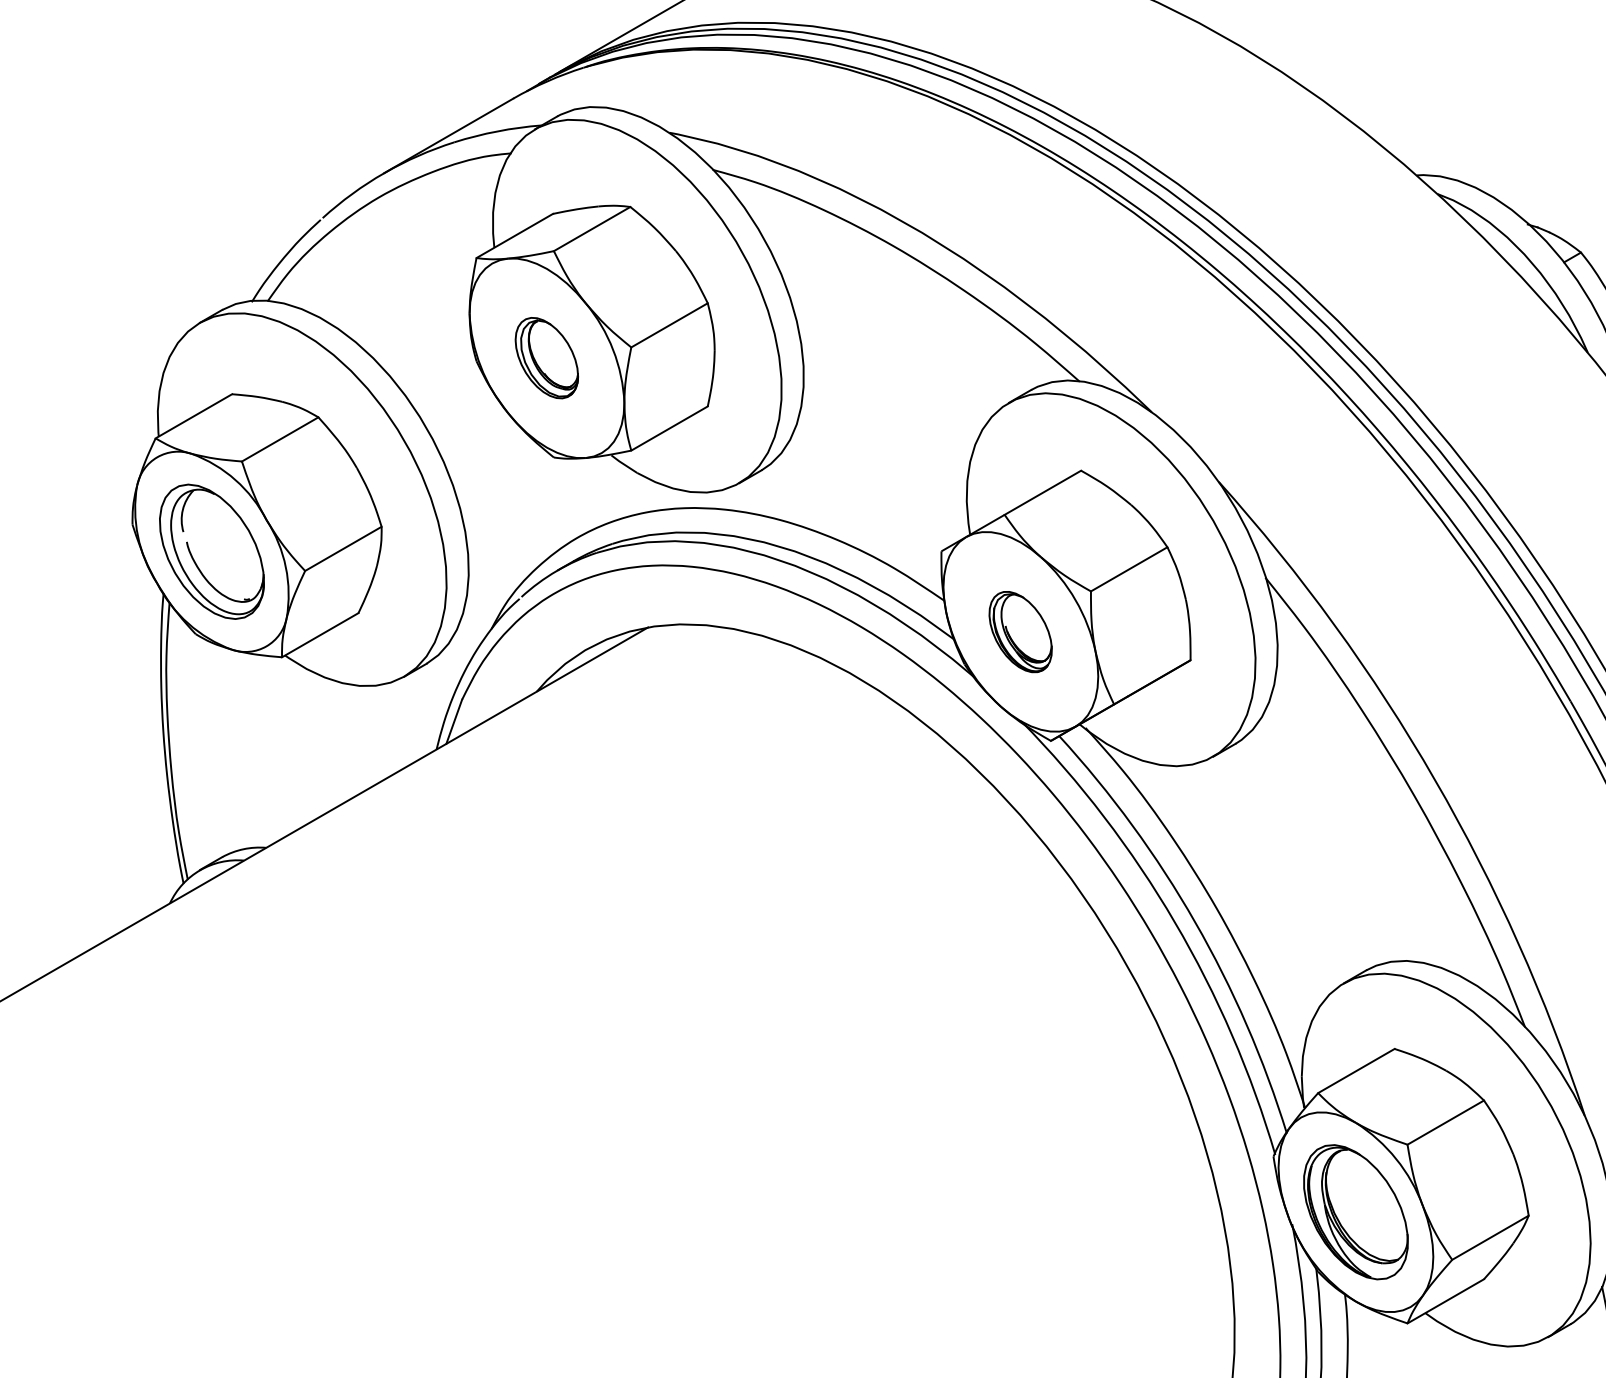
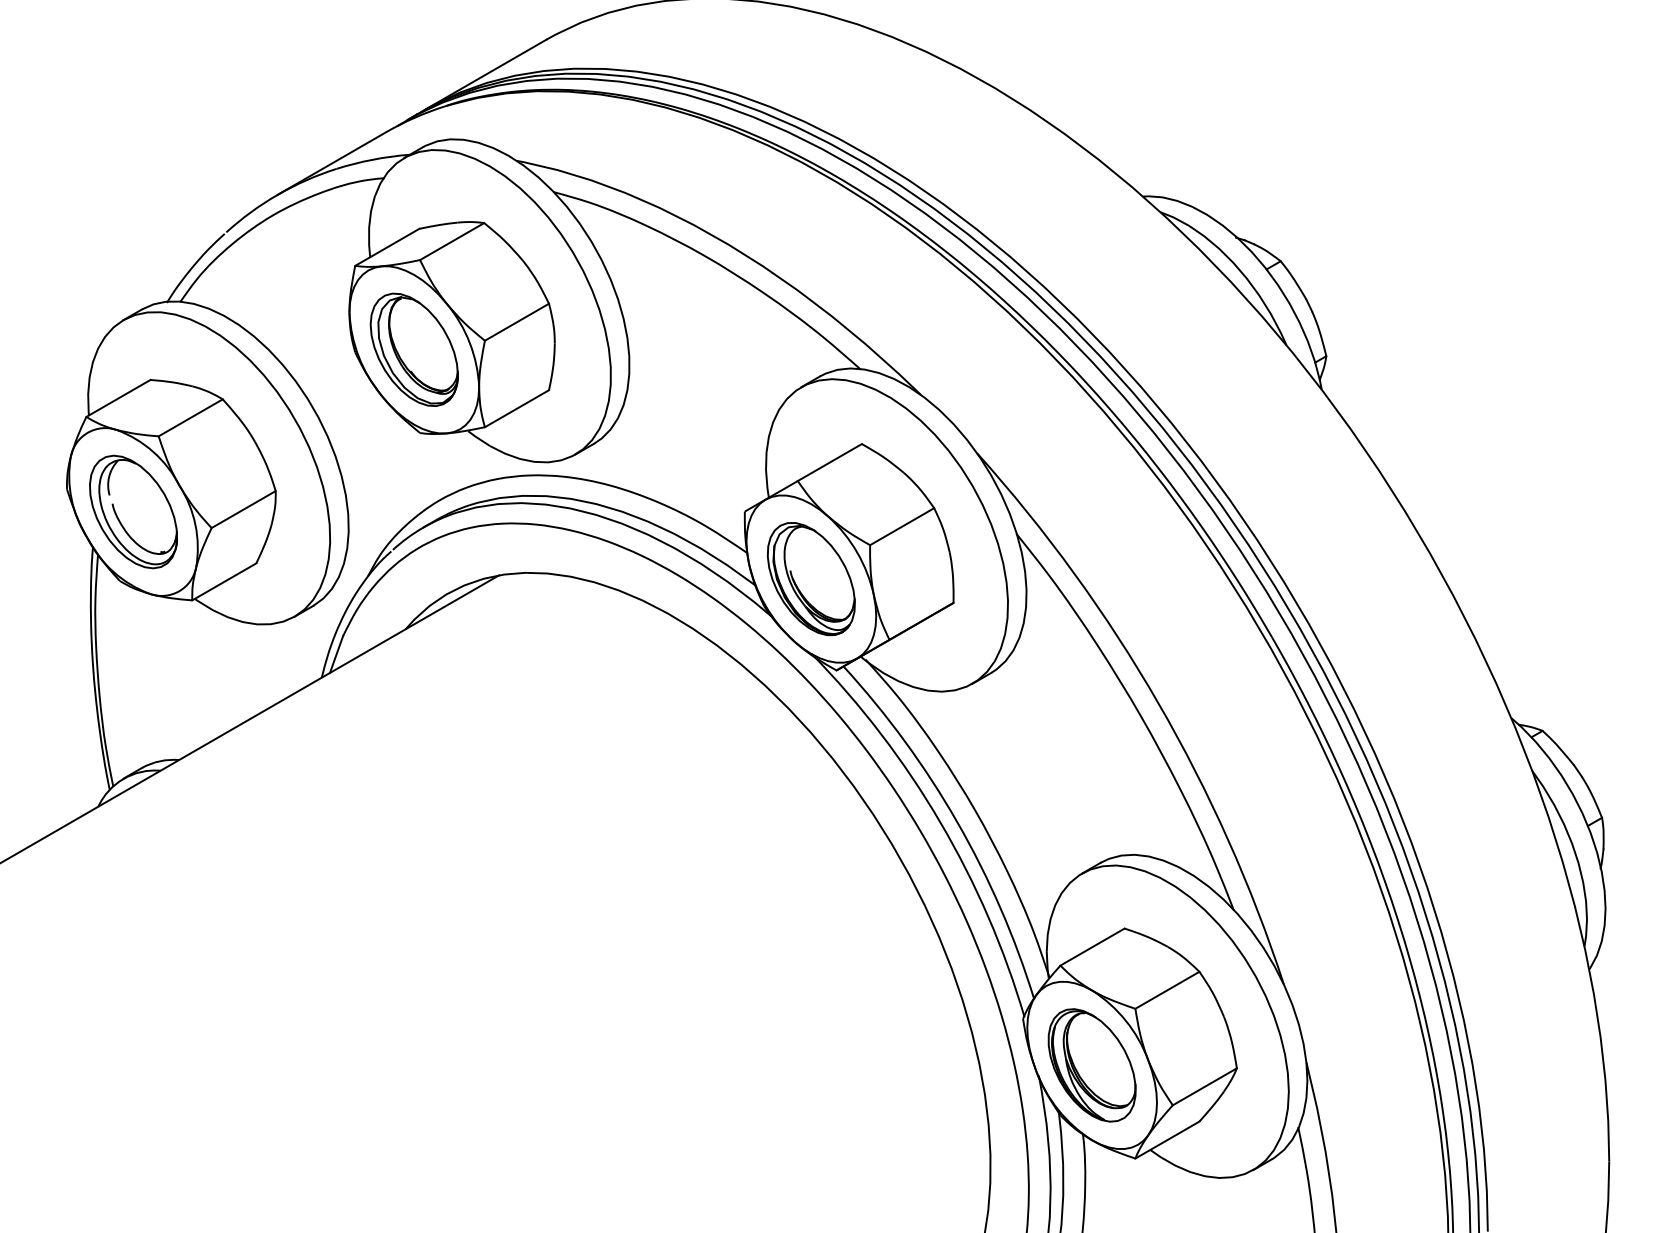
part: (546, 357) -> (413, 349), size x1.67
part: (1019, 632) -> (810, 579), size x1.67

